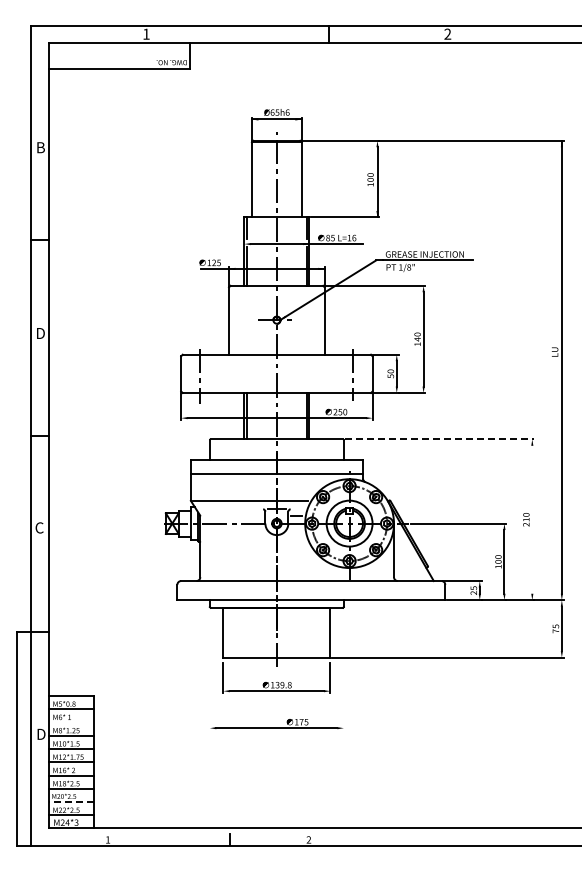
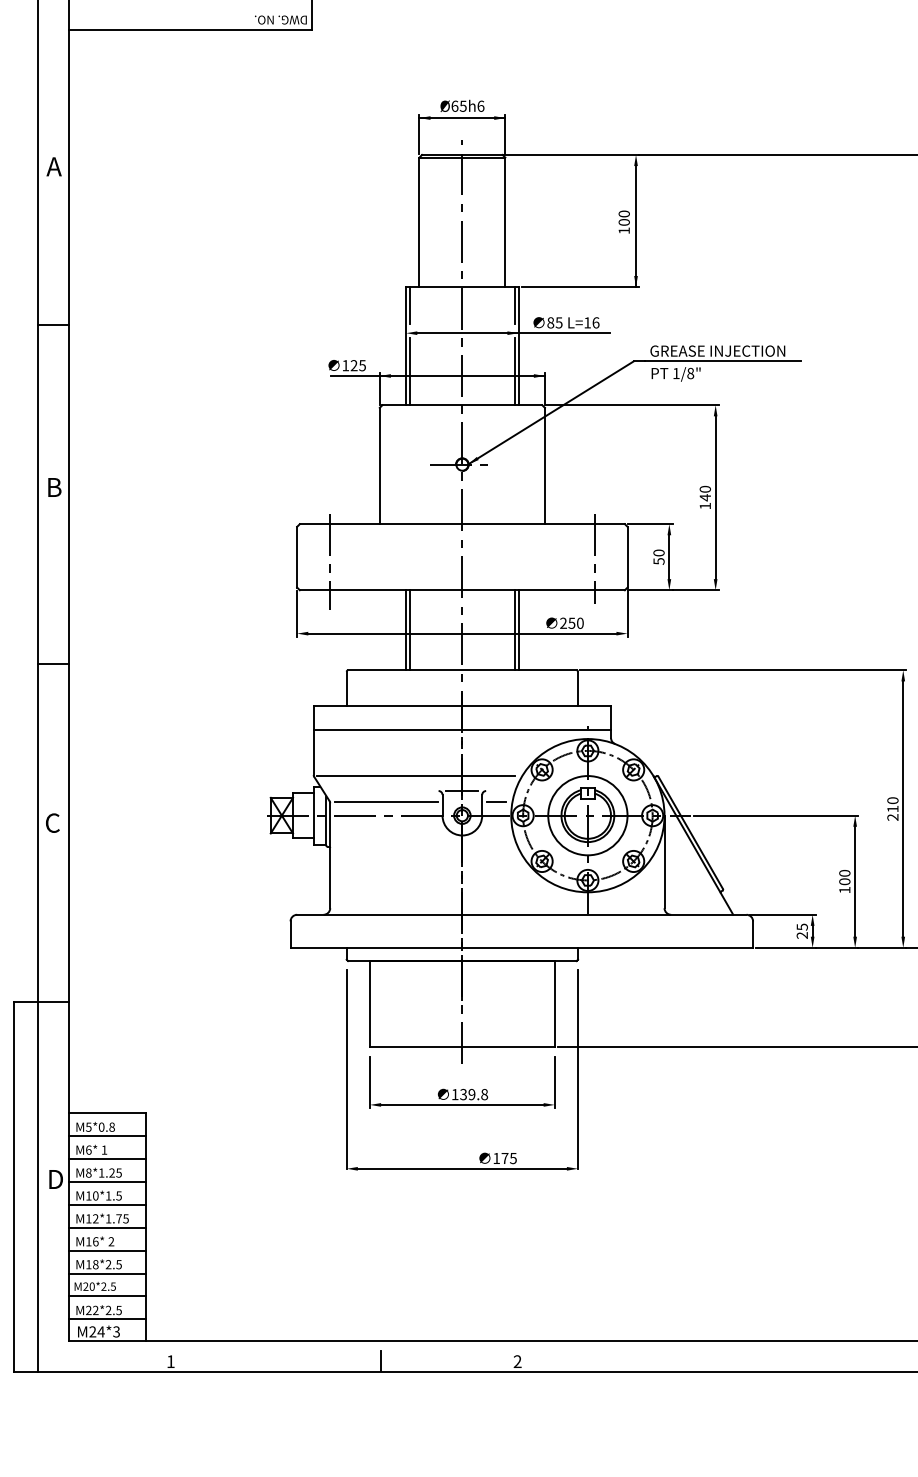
text: (40, 147) -> (54, 166), B -> A
text: (41, 333) -> (56, 487), D -> B
line: (439, 439) -> (743, 670), dashed -> solid
line: (232, 515) -> (385, 801), added
line: (532, 519) -> (903, 808), added
line: (209, 670) -> (346, 1069), added
line: (343, 670) -> (577, 1069), added
line: (70, 722) -> (106, 1158), added
line: (70, 802) -> (106, 1297), dashed -> solid

